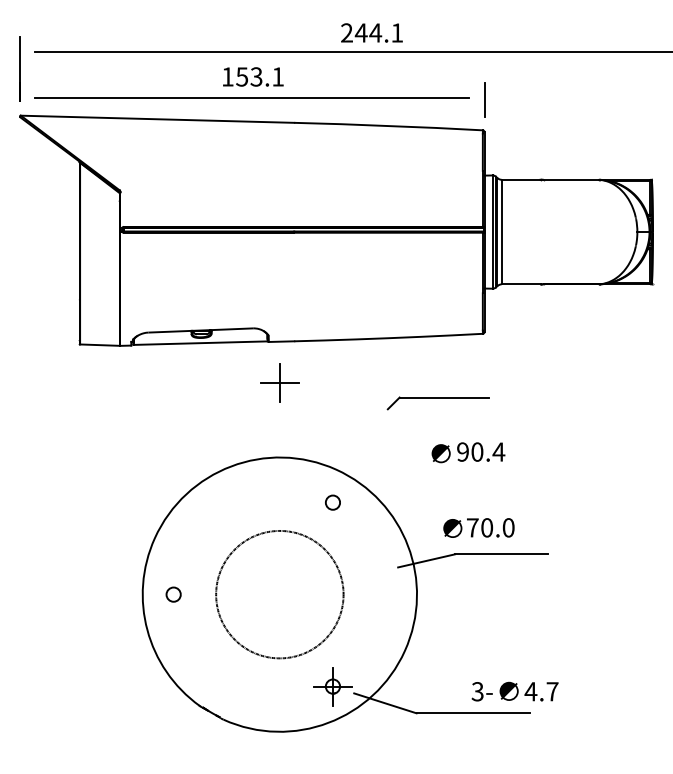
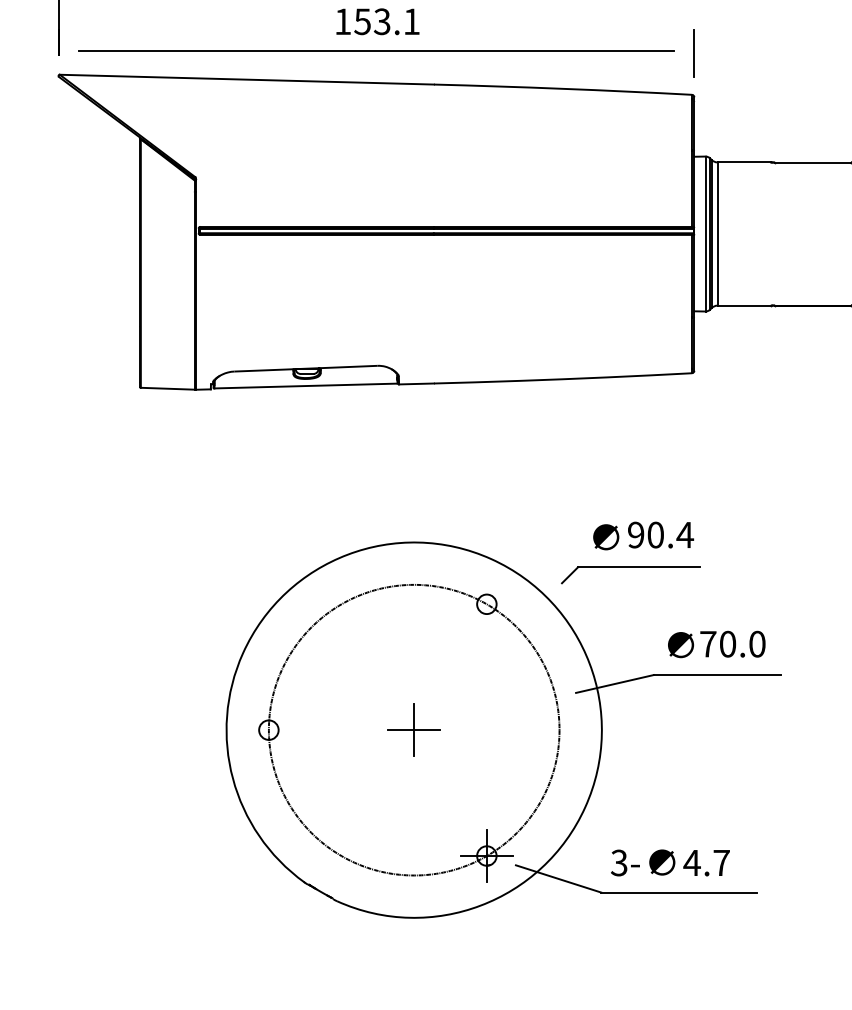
part: (279, 382) -> (413, 729), moved
part: (437, 403) -> (629, 575), moved
text: (468, 452) -> (643, 535), moved
text: (478, 527) -> (716, 643), moved
circle: (279, 594) -> (413, 729), size x1.67
text: (514, 691) -> (669, 862), moved

